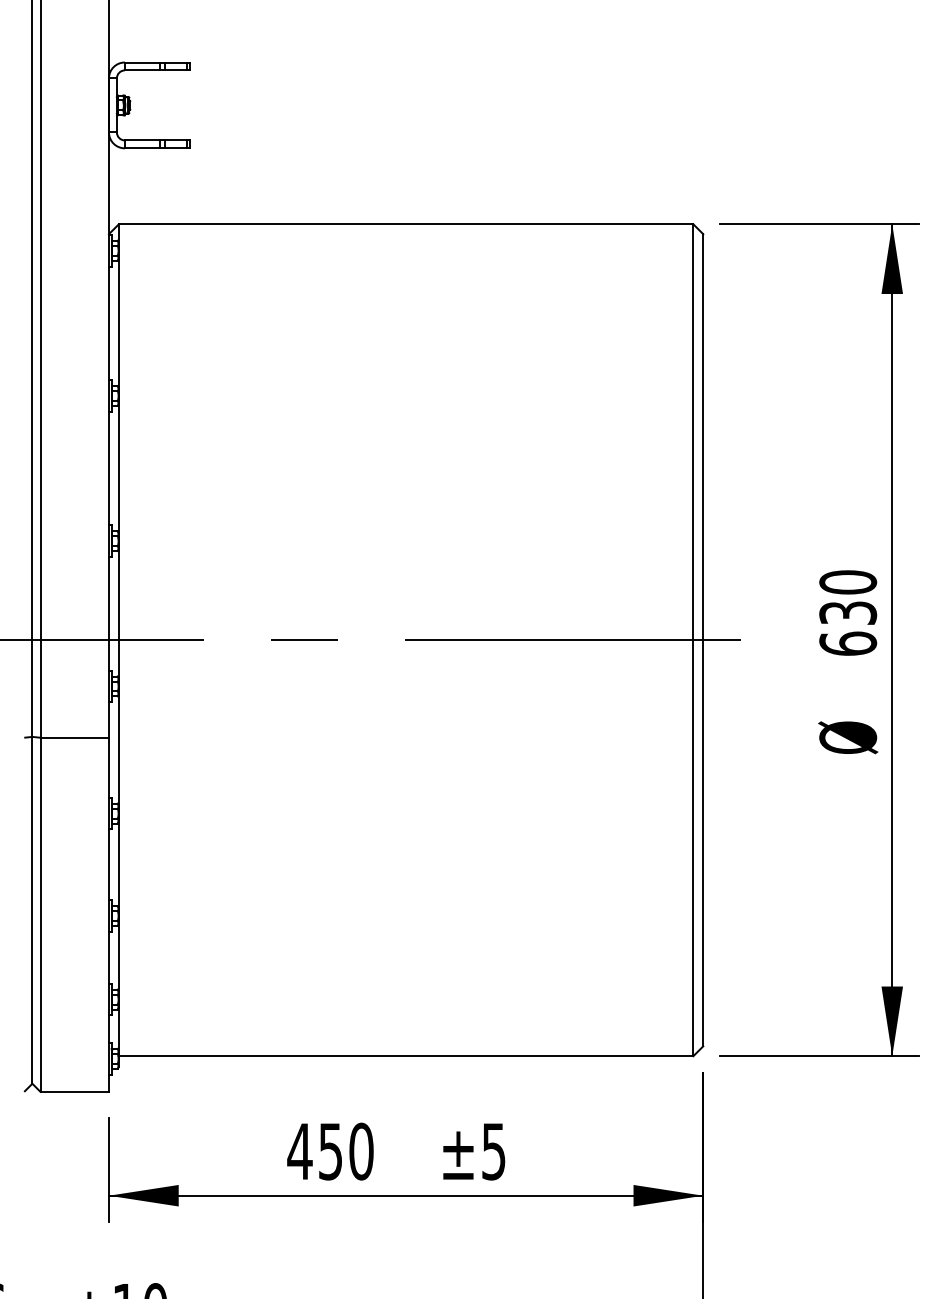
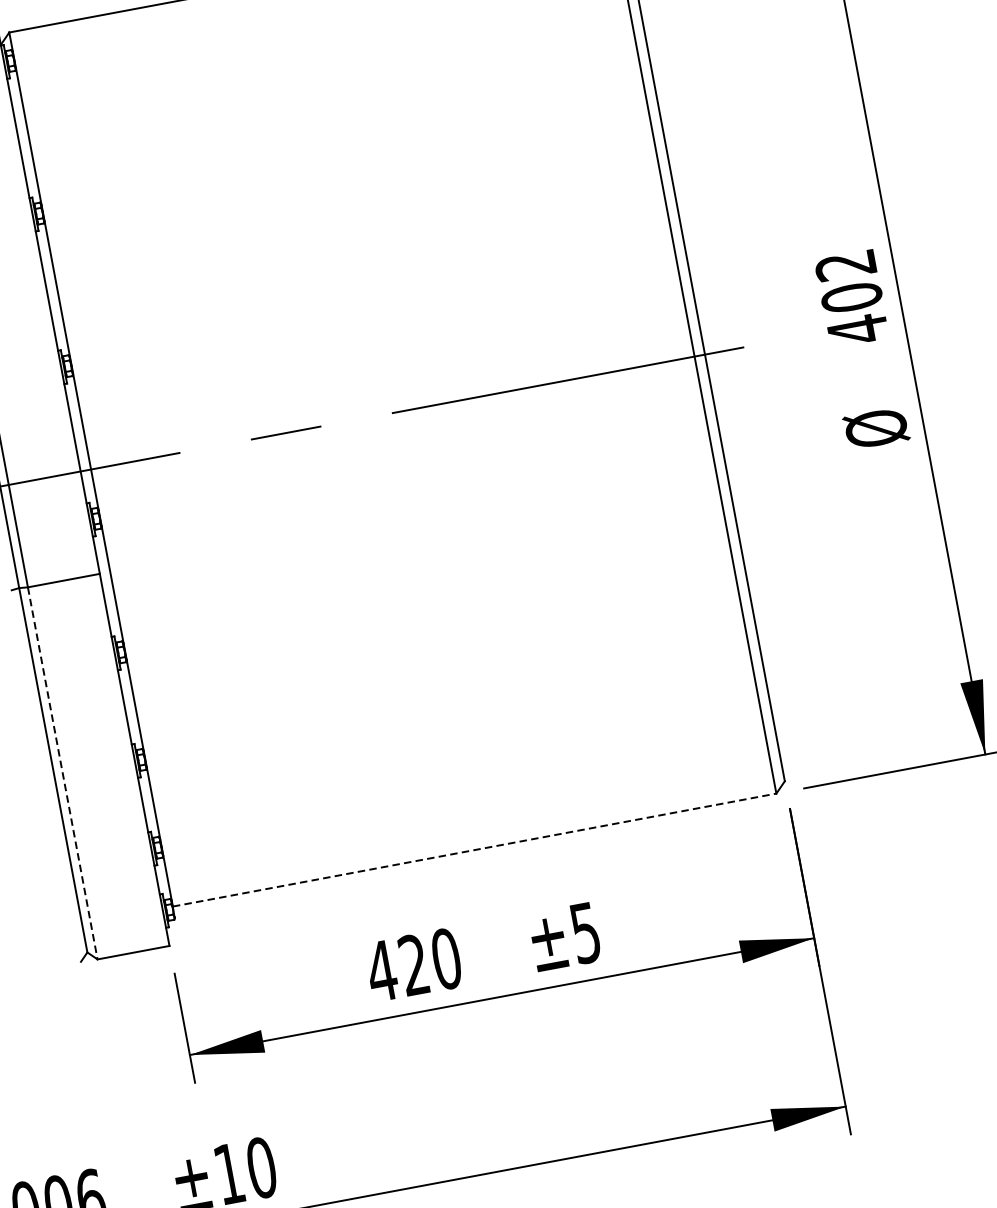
text: (848, 613) -> (852, 297), 630 -> 402
line: (40, 915) -> (62, 774), solid -> dashed
line: (406, 1056) -> (475, 850), solid -> dashed
text: (330, 1151) -> (413, 965), 450 -> 420

